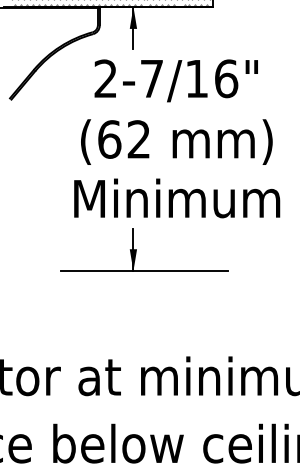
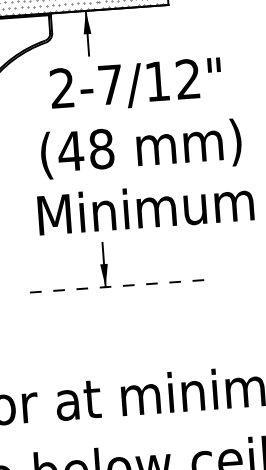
text: (226, 78) -> (188, 78), 2-7/16" -> 2-7/12"
text: (123, 139) -> (85, 150), (62 -> (48
line: (144, 271) -> (117, 286), solid -> dashed

